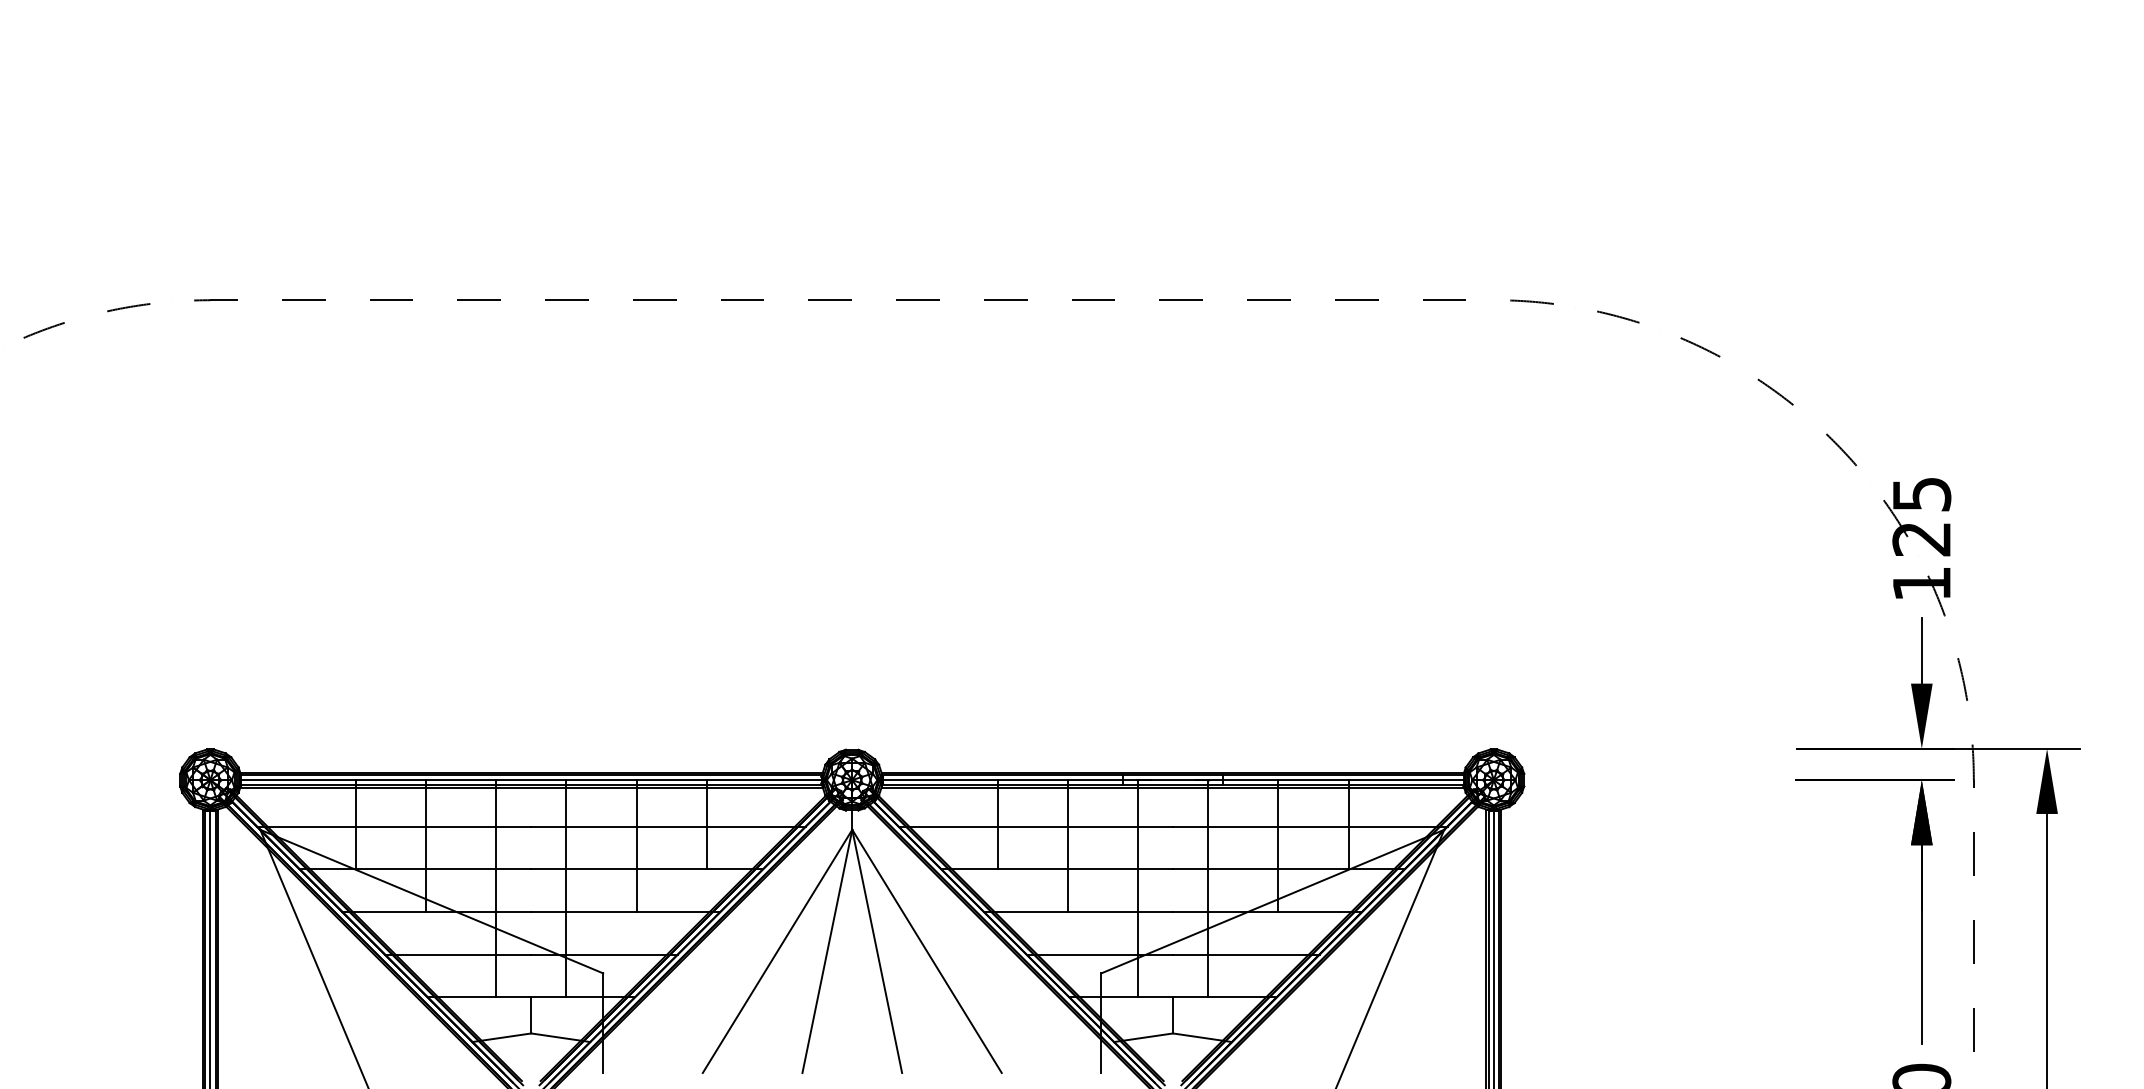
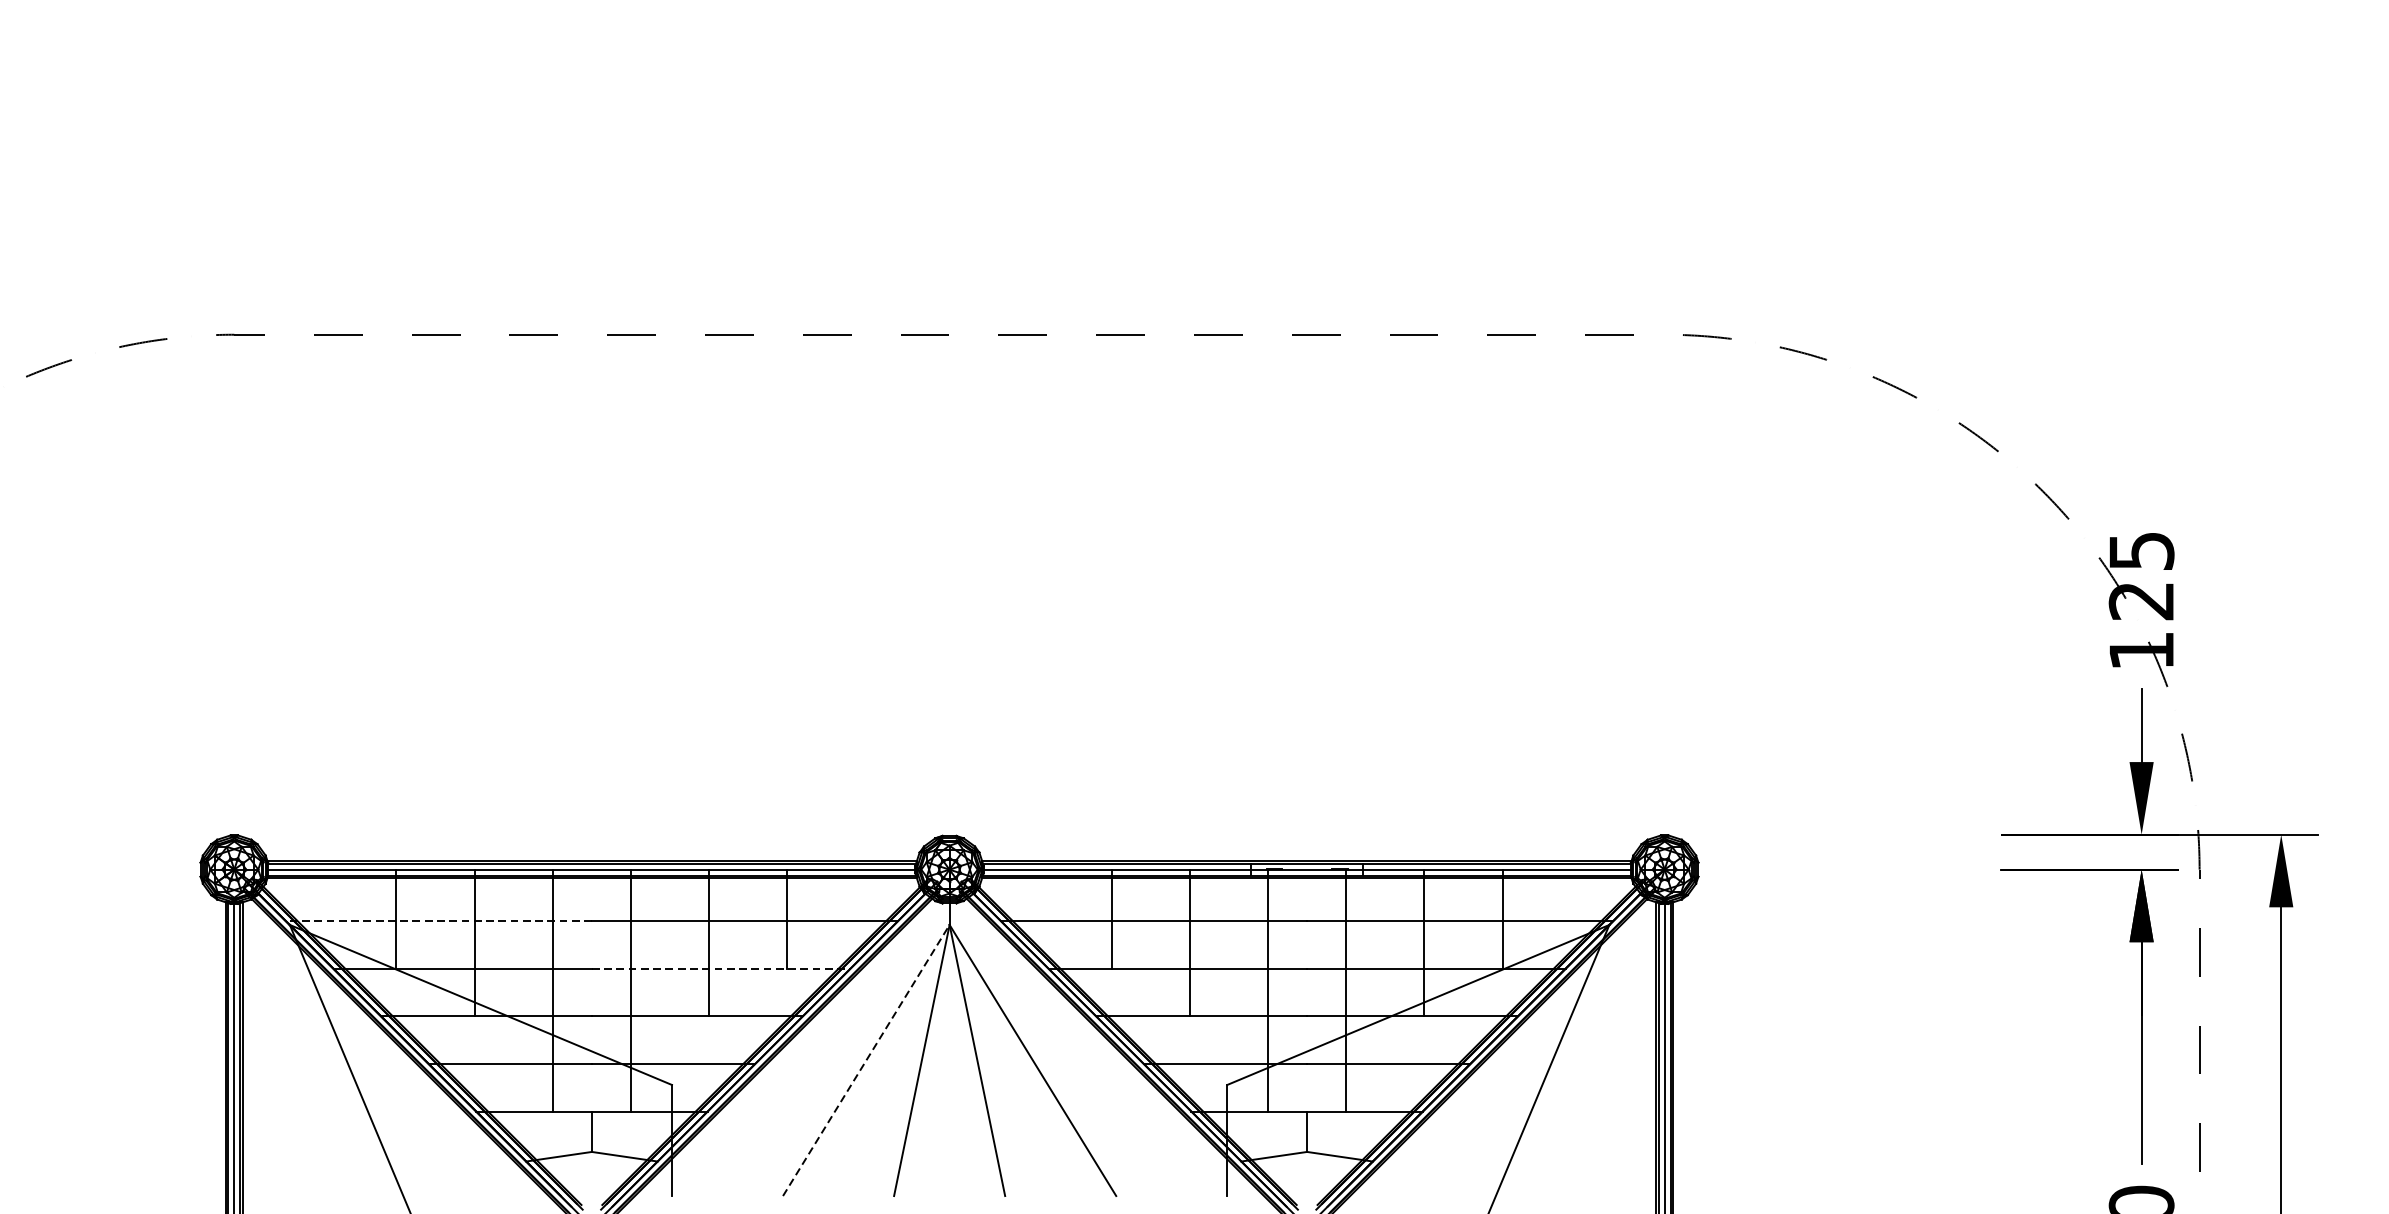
line: (393, 826) -> (438, 921), solid -> dashed
line: (647, 869) -> (721, 969), solid -> dashed
line: (777, 951) -> (866, 1060), solid -> dashed

